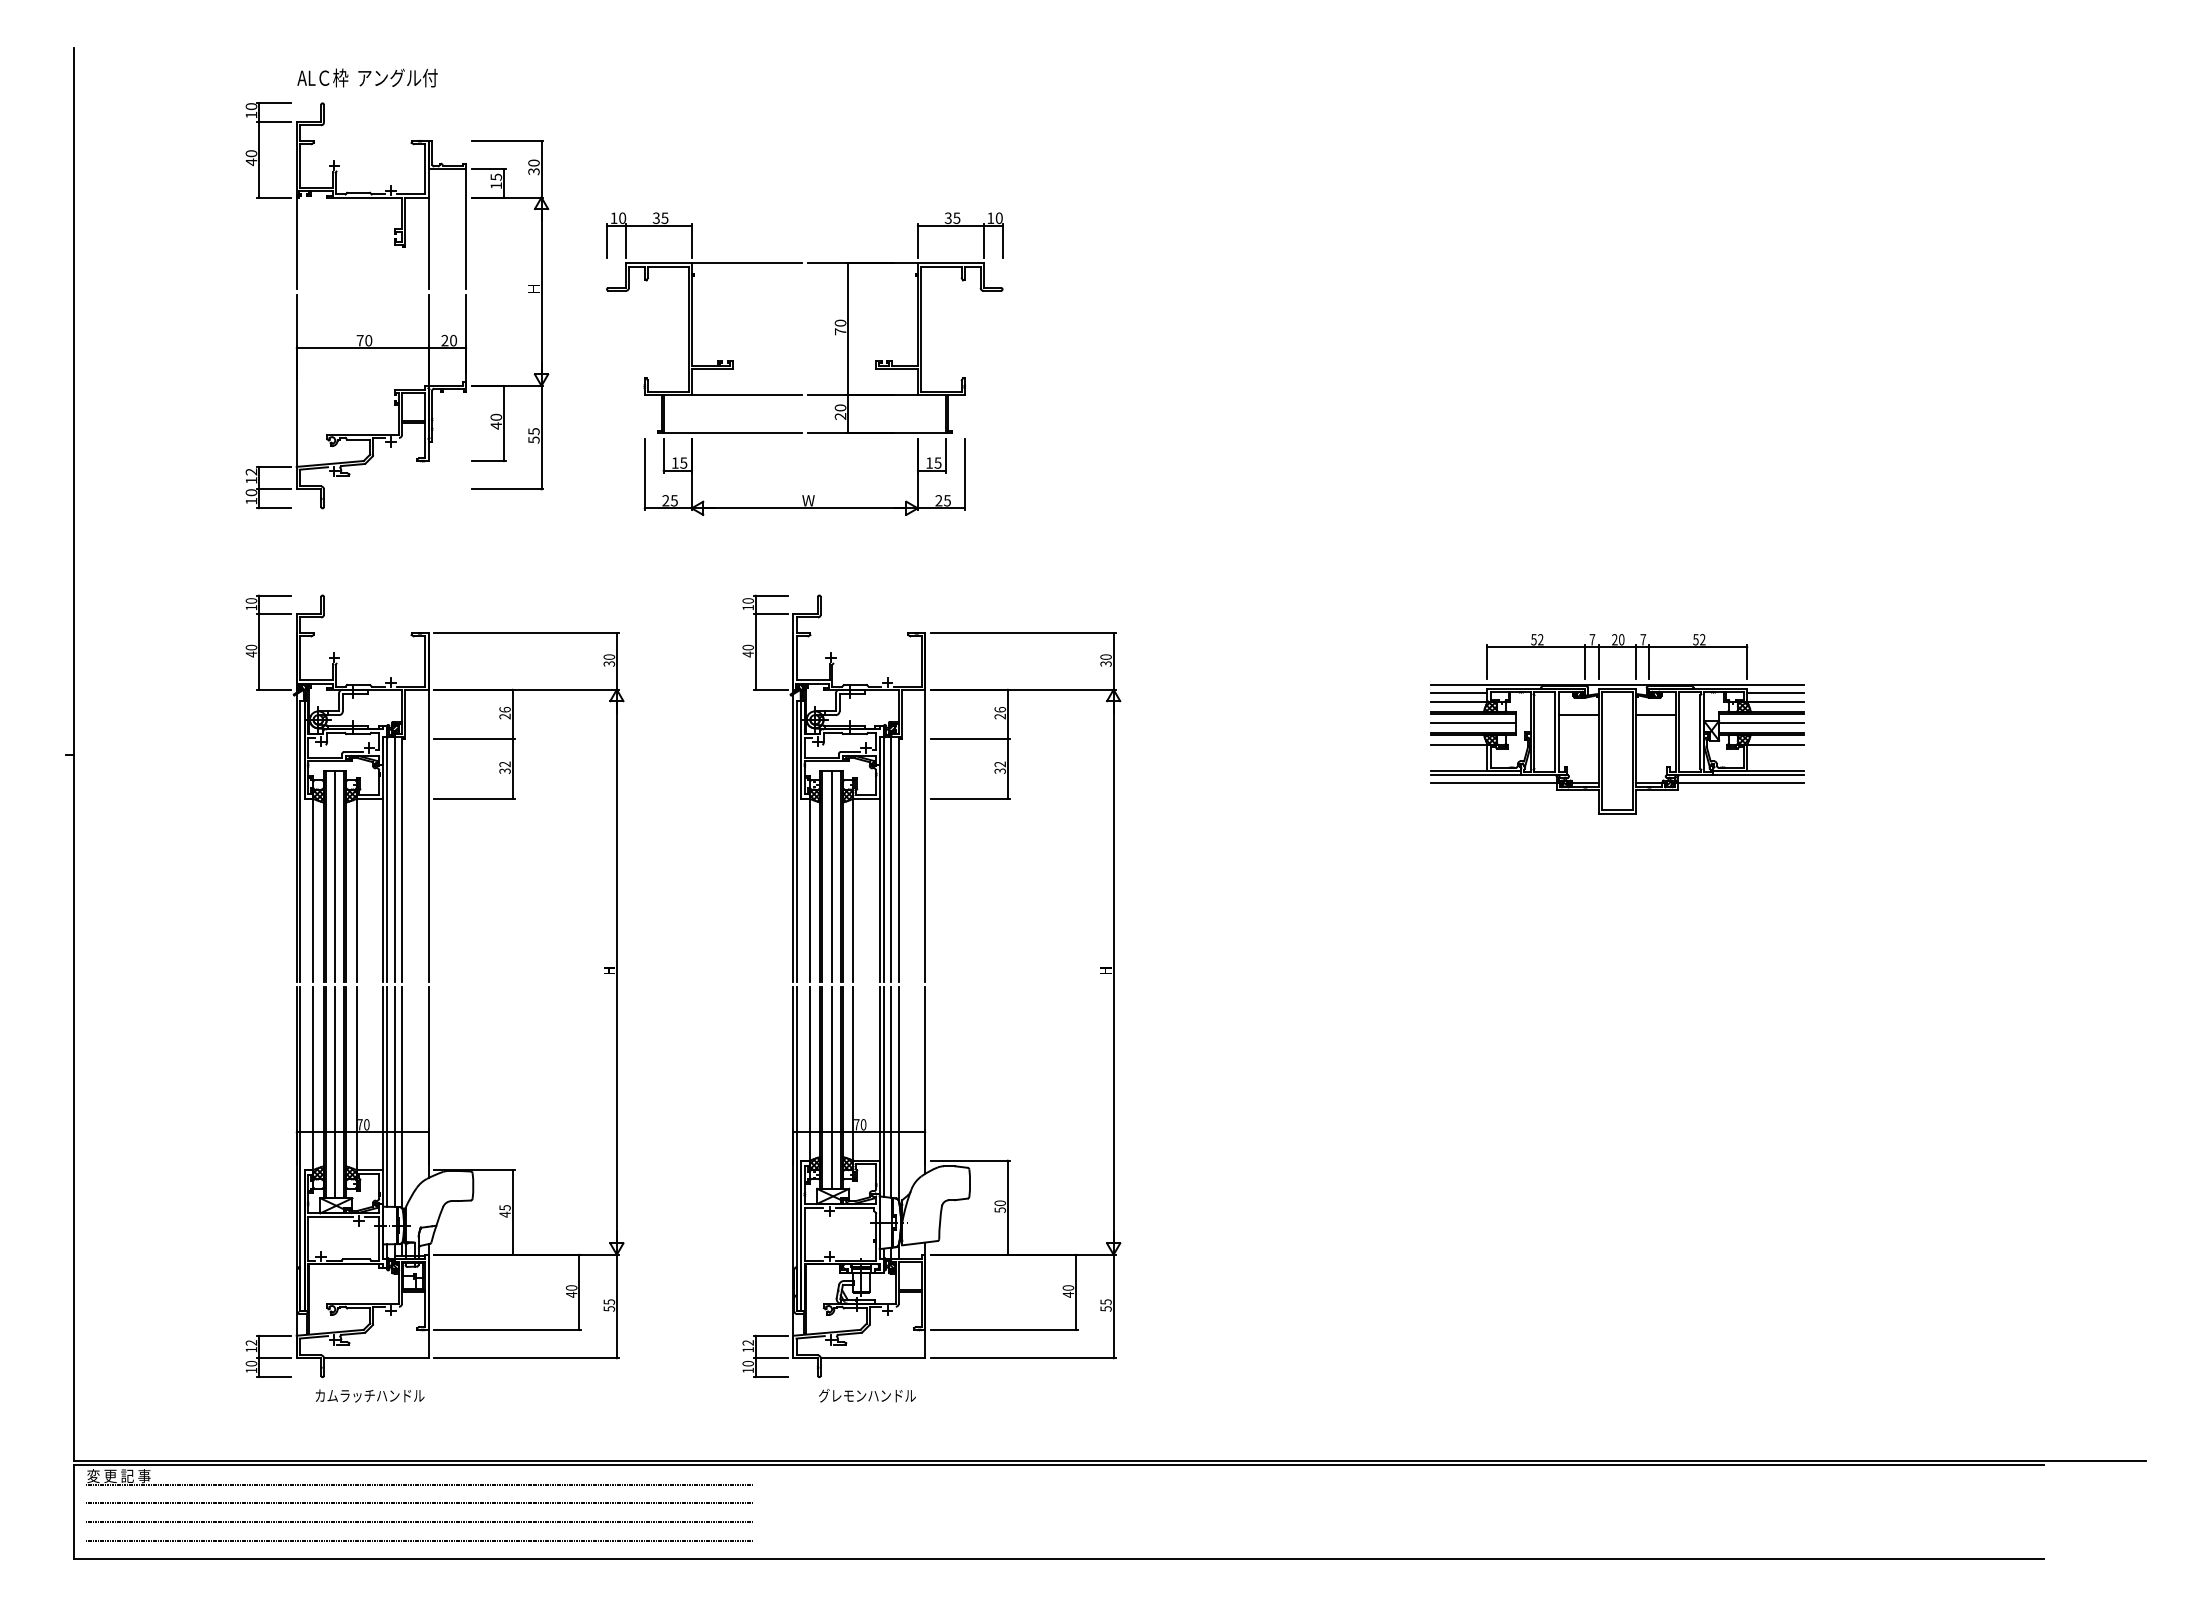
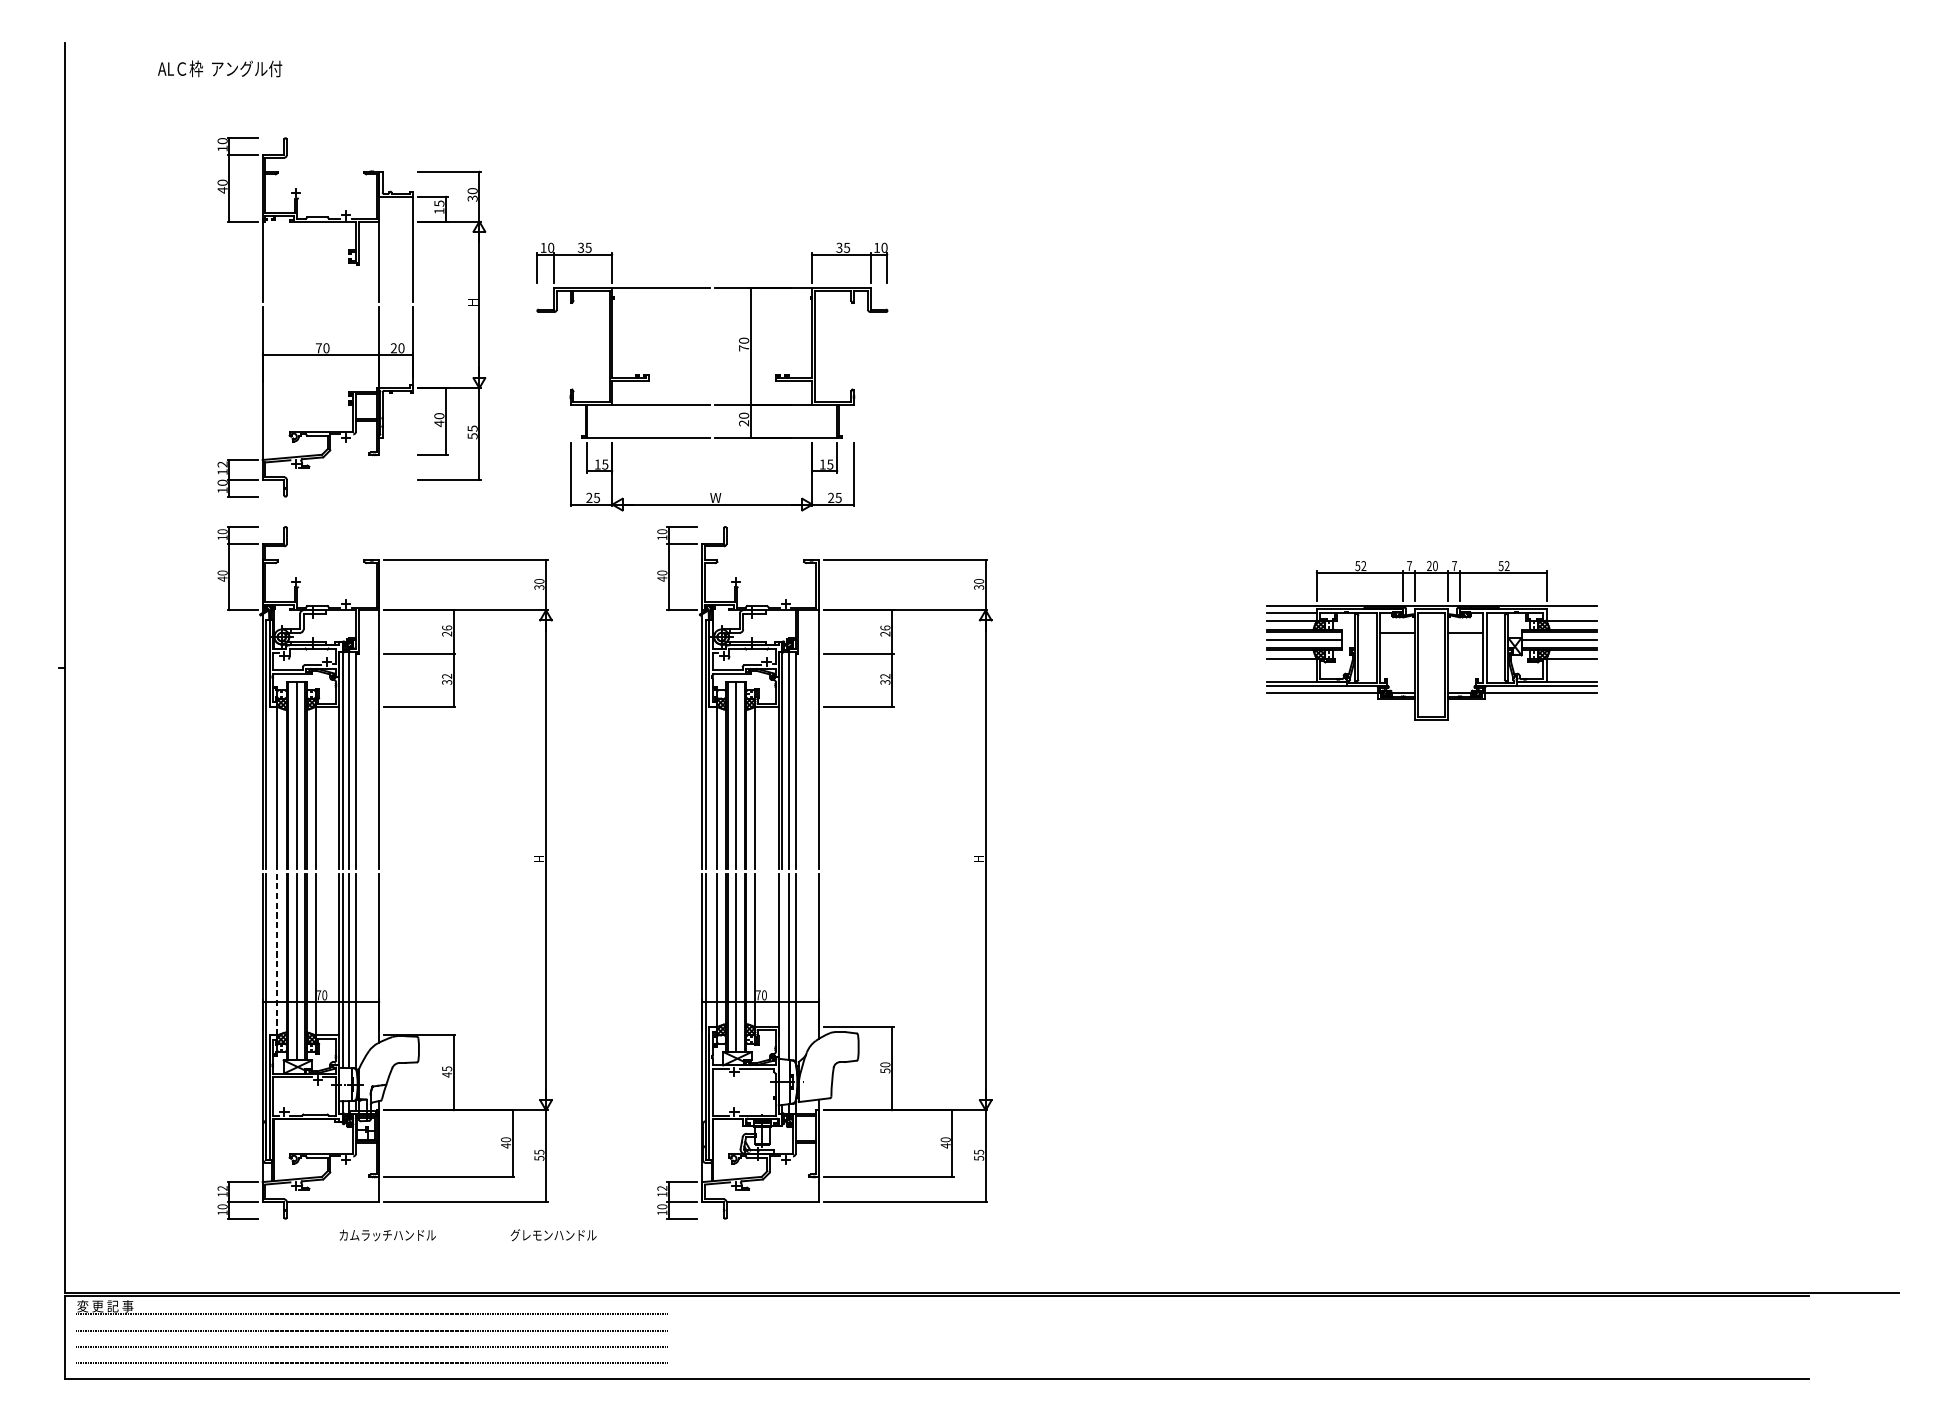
text: (367, 77) -> (220, 68), moved
part: (428, 305) -> (379, 317), moved
part: (802, 394) -> (710, 403), moved
line: (1775, 692) -> (1571, 612), removed
line: (313, 1078) -> (277, 954), solid -> dashed
line: (883, 1091) -> (782, 965), removed
text: (369, 1395) -> (387, 1234), moved
text: (867, 1395) -> (553, 1234), moved

